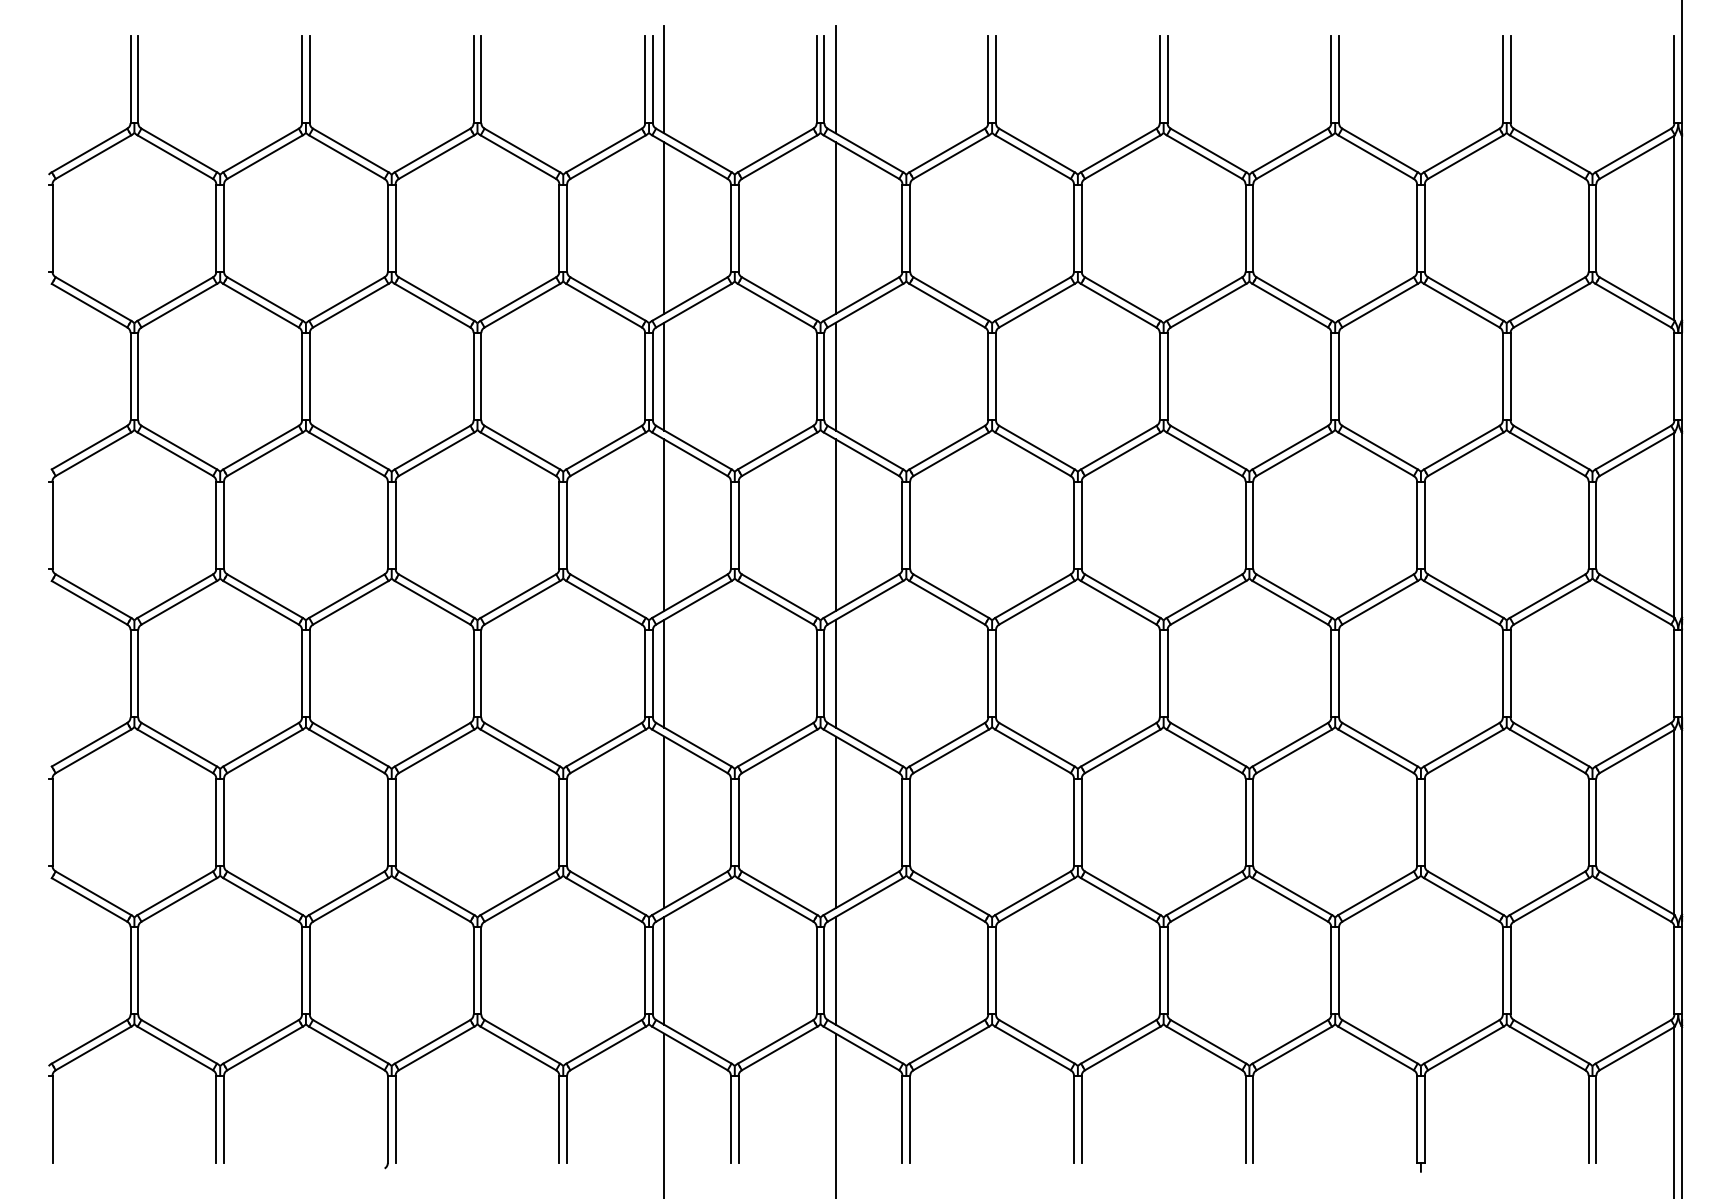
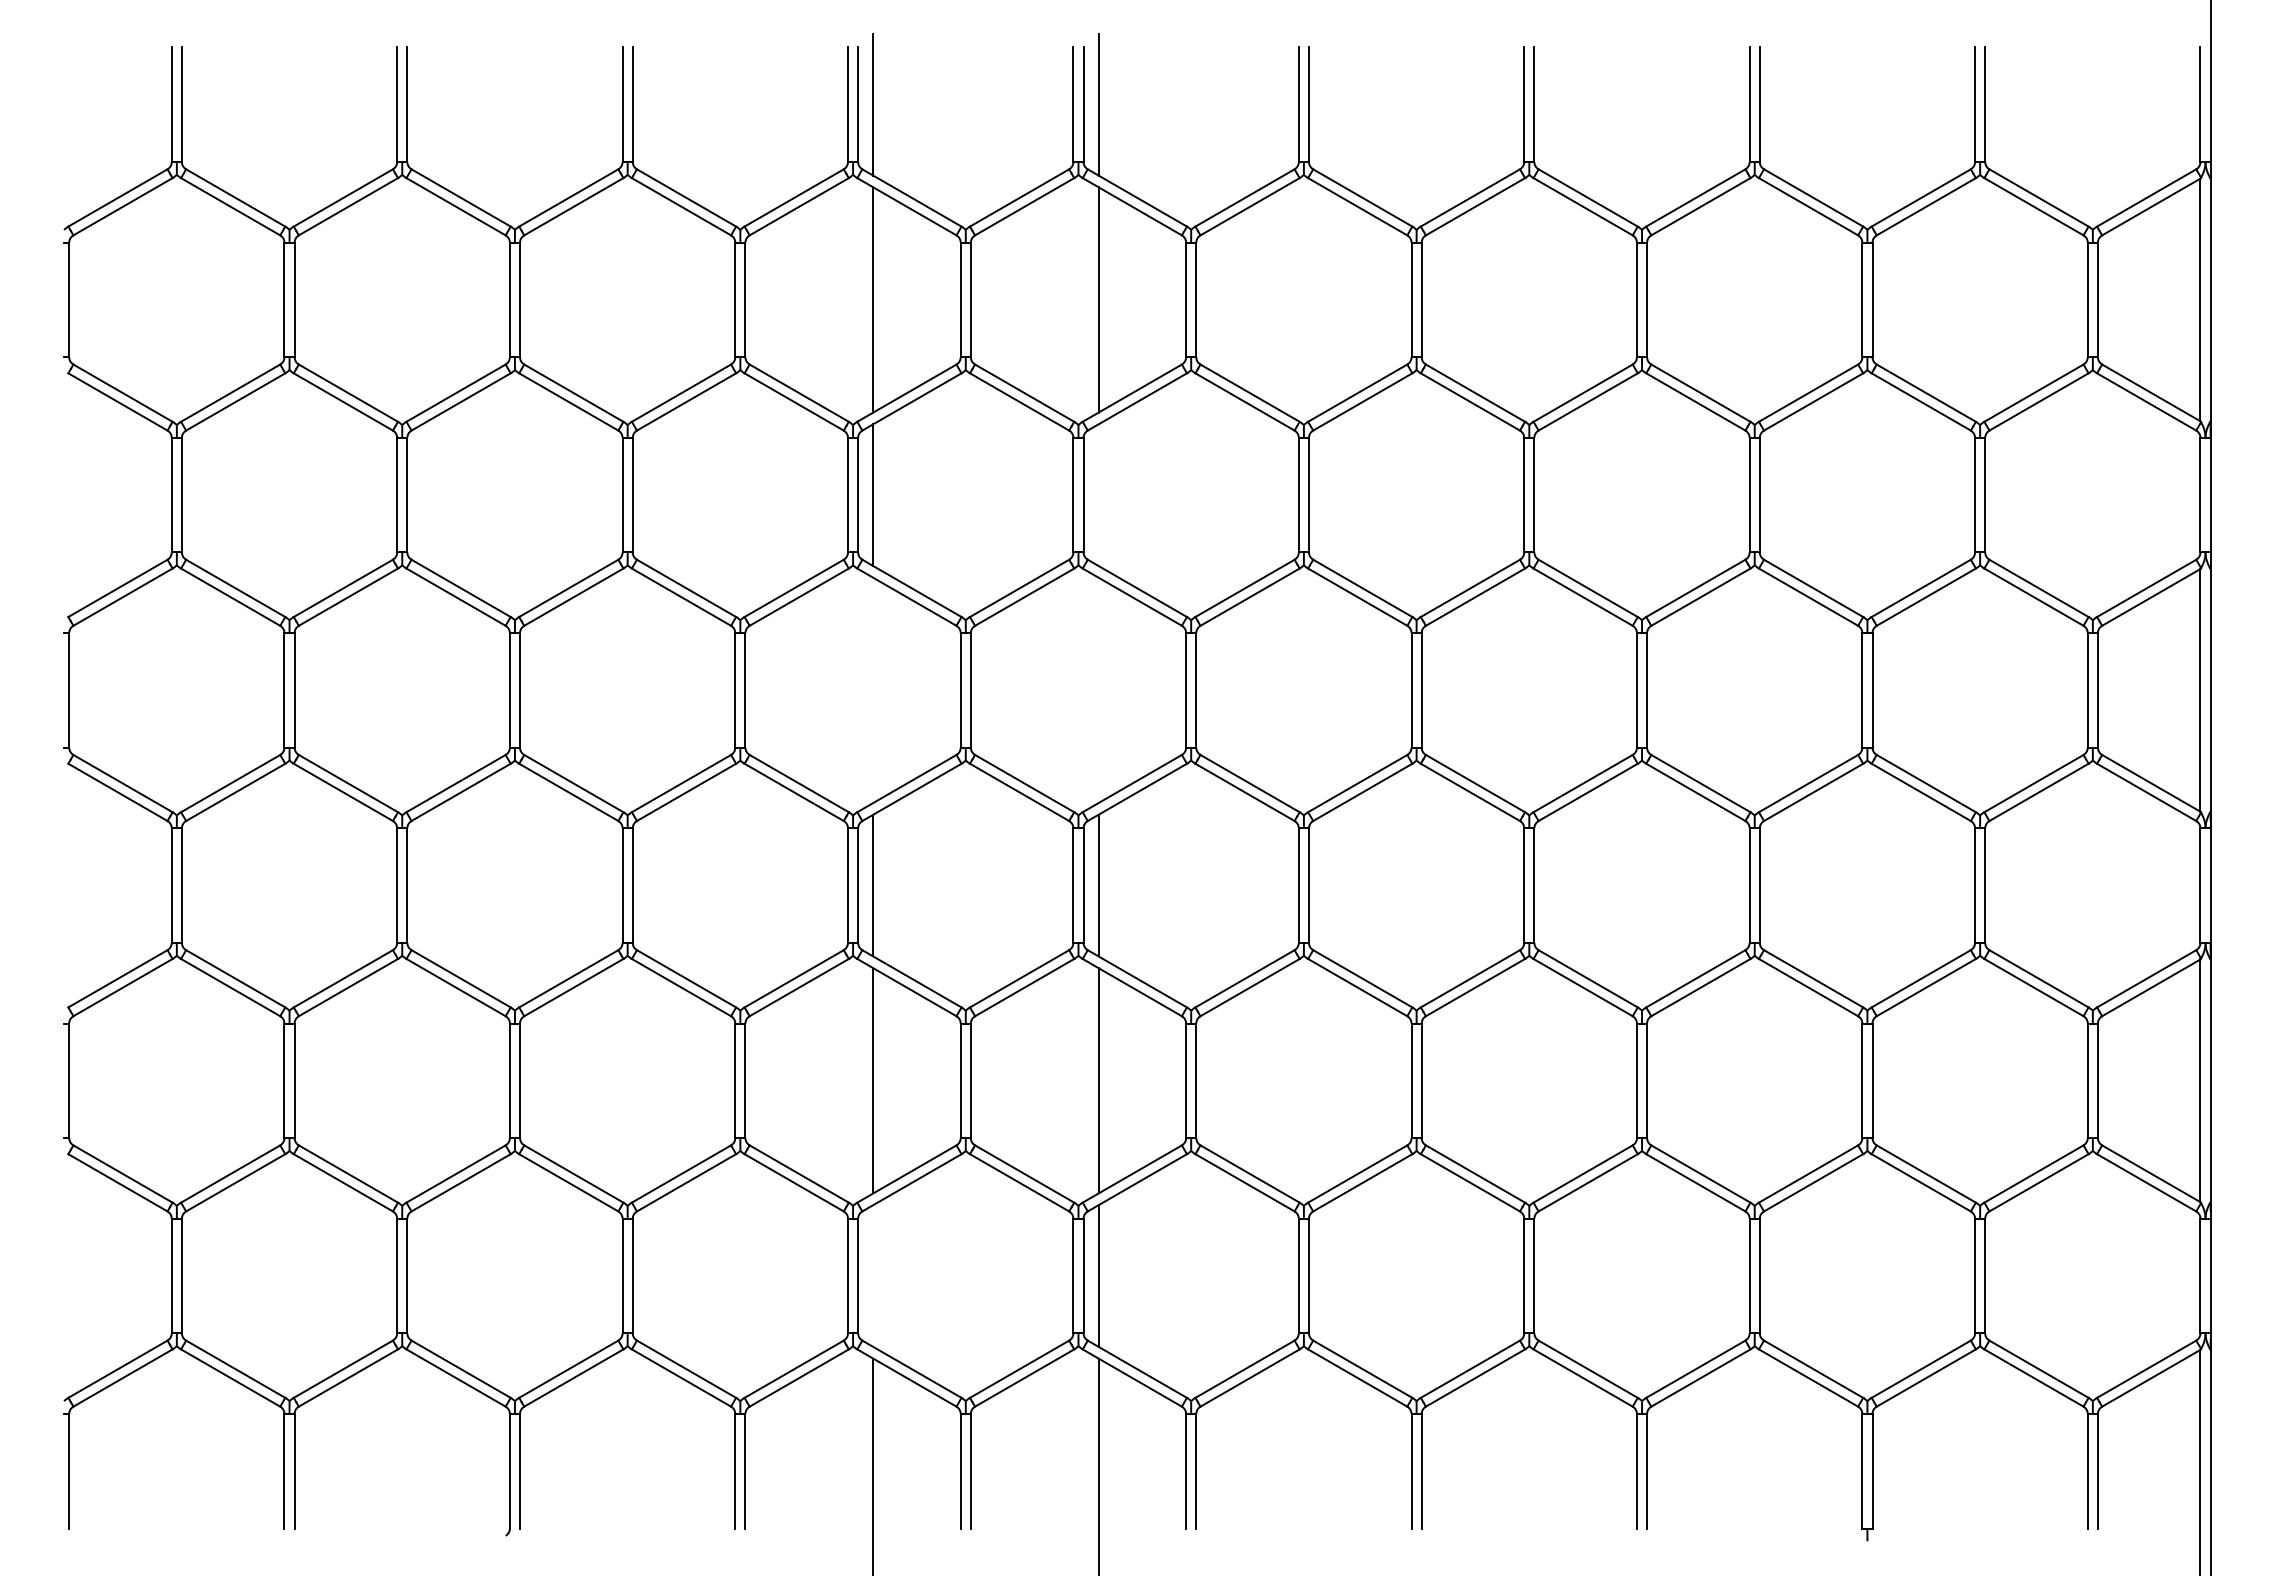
line: (835, 376) -> (1098, 495), removed
line: (664, 525) -> (873, 690), removed
line: (835, 525) -> (1098, 690), removed
line: (664, 970) -> (873, 1275), removed

